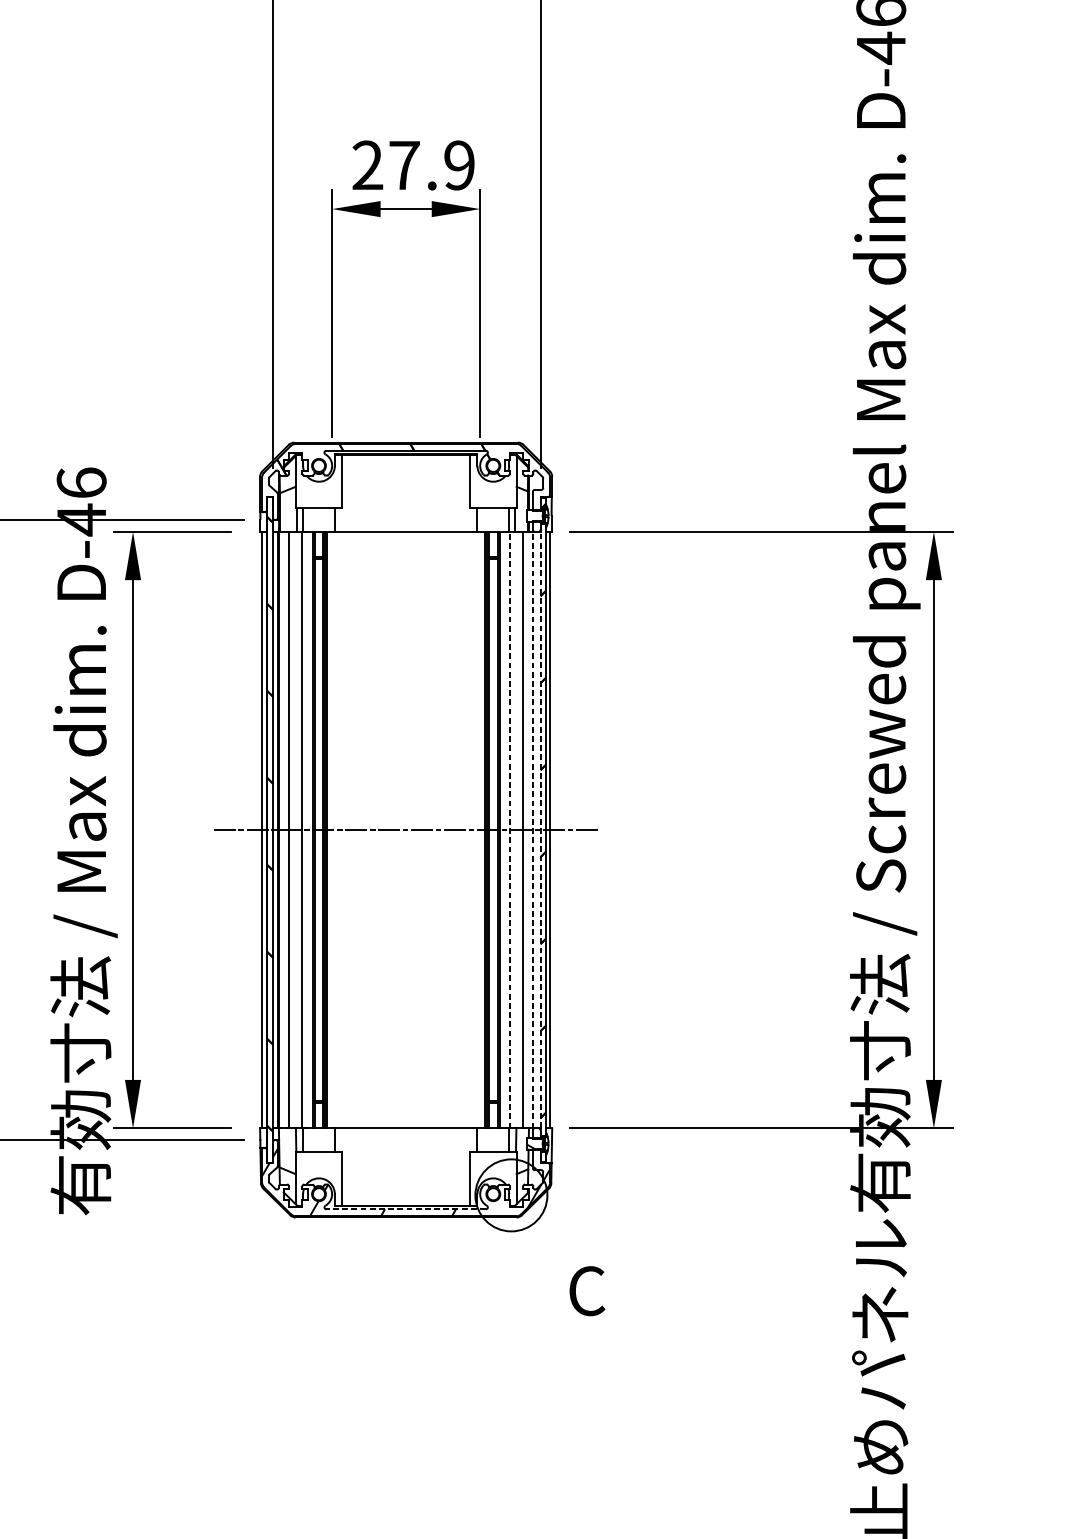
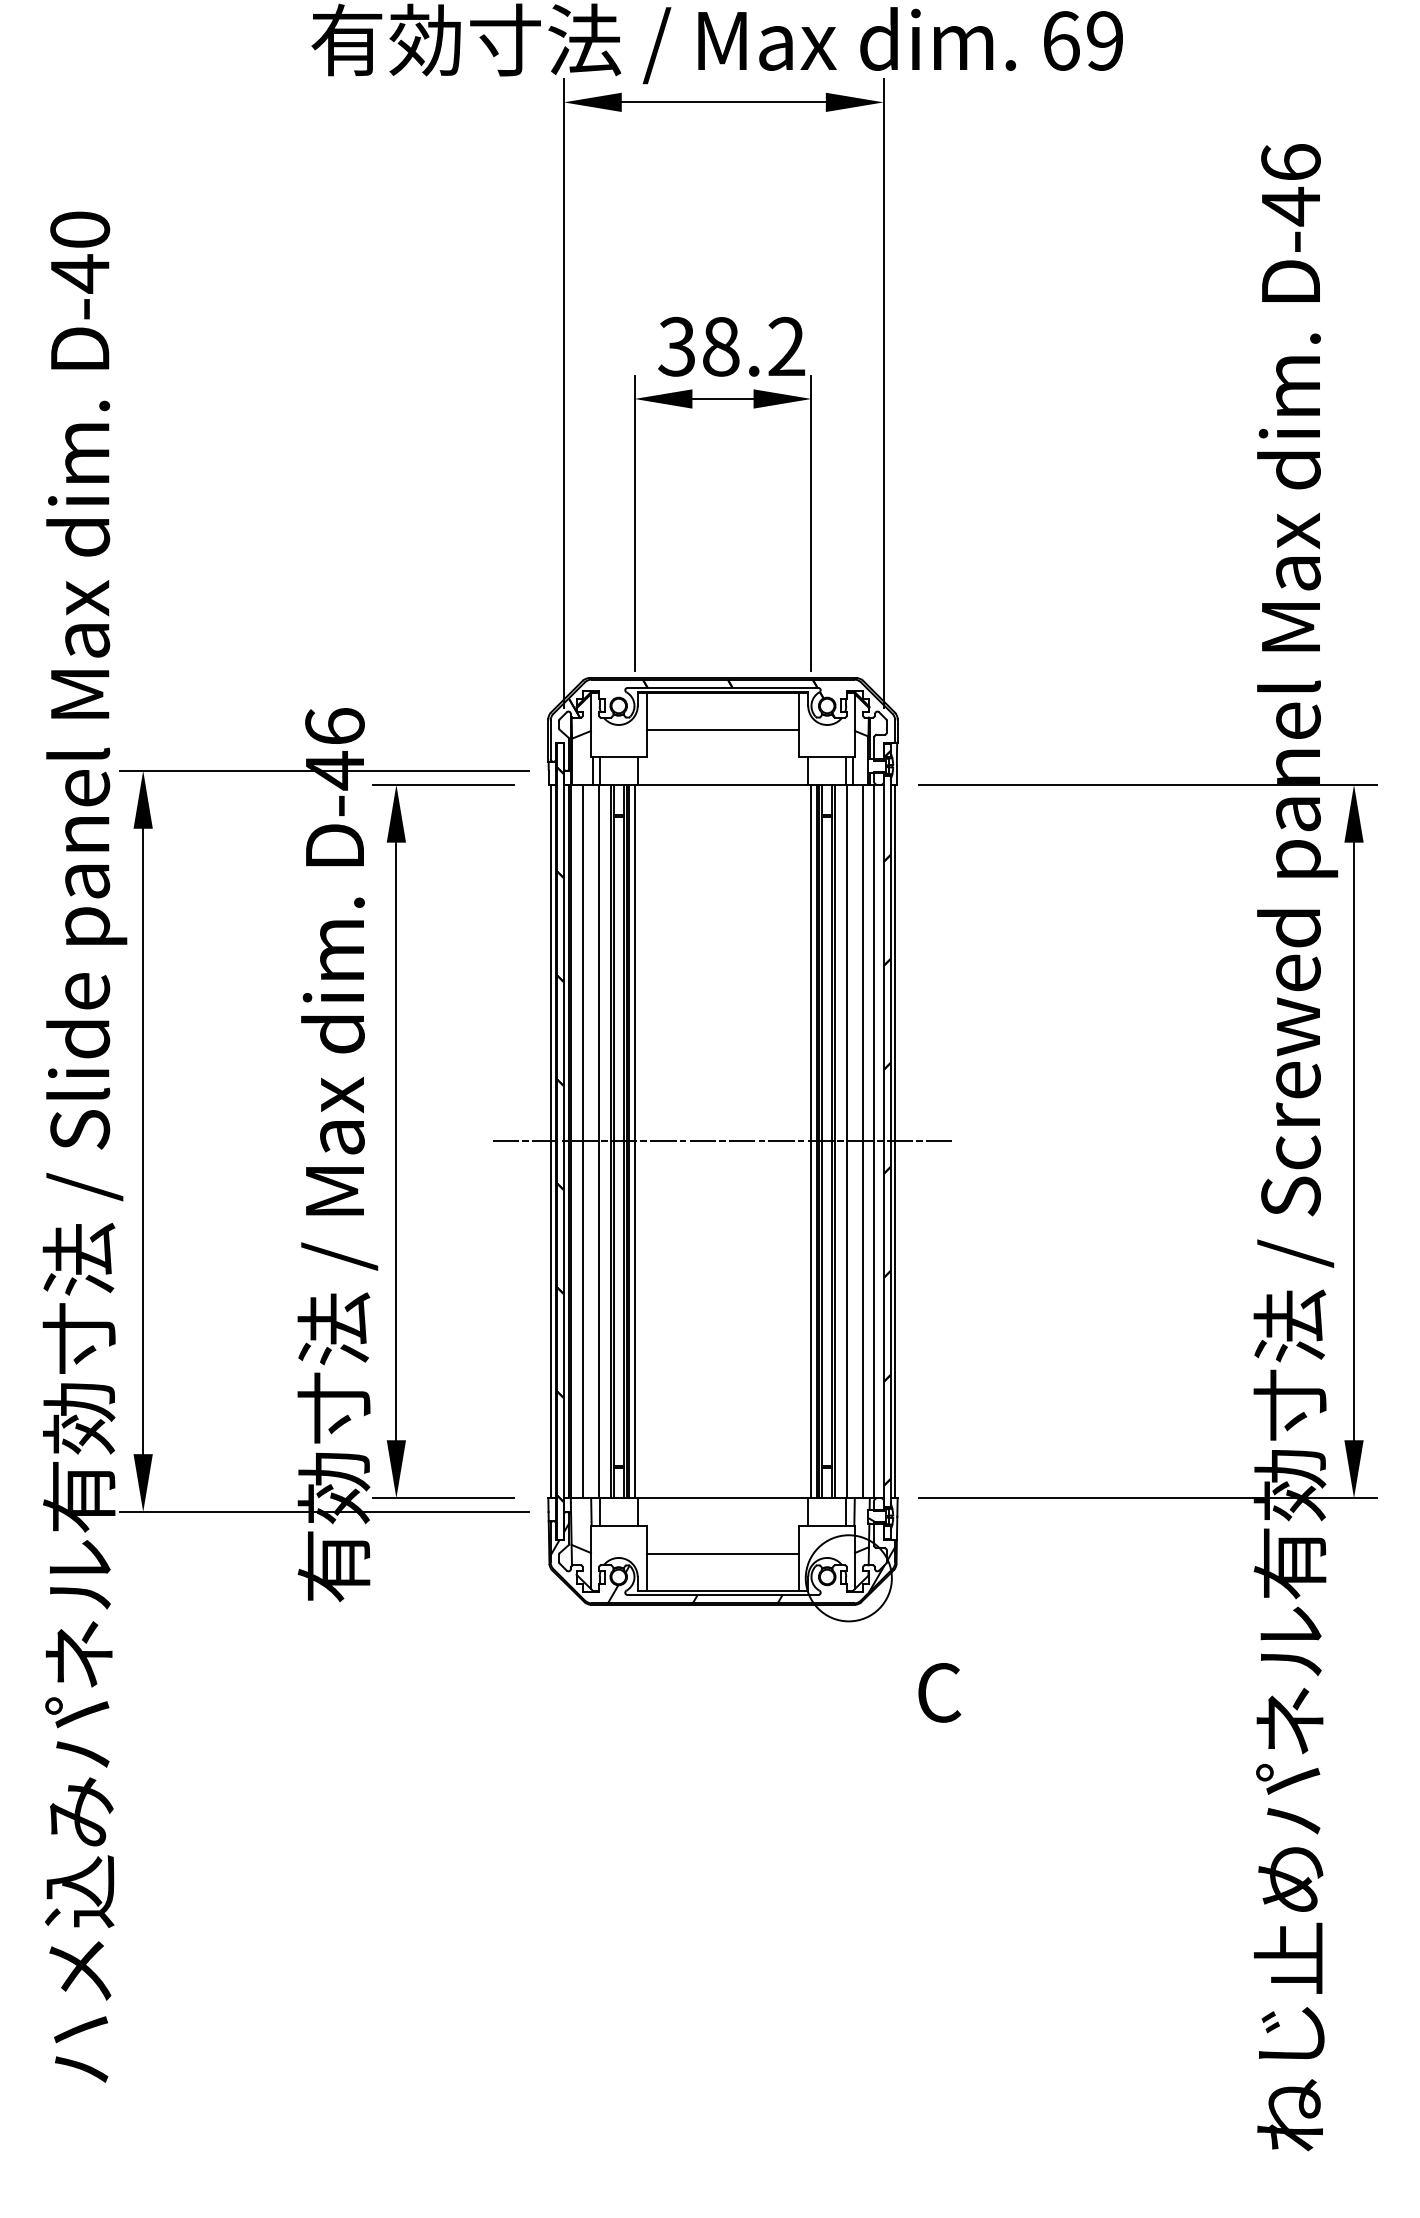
text: (413, 165) -> (731, 346), 27.9 -> 38.2
line: (405, 486) -> (722, 730), added
line: (332, 830) -> (634, 1141), added
line: (480, 830) -> (811, 1141), added
line: (510, 830) -> (847, 1141), dashed -> solid
line: (532, 830) -> (874, 1141), dashed -> solid
line: (540, 830) -> (883, 1141), dashed -> solid
line: (405, 1174) -> (722, 1553), added
line: (405, 1209) -> (722, 1595), dashed -> solid

